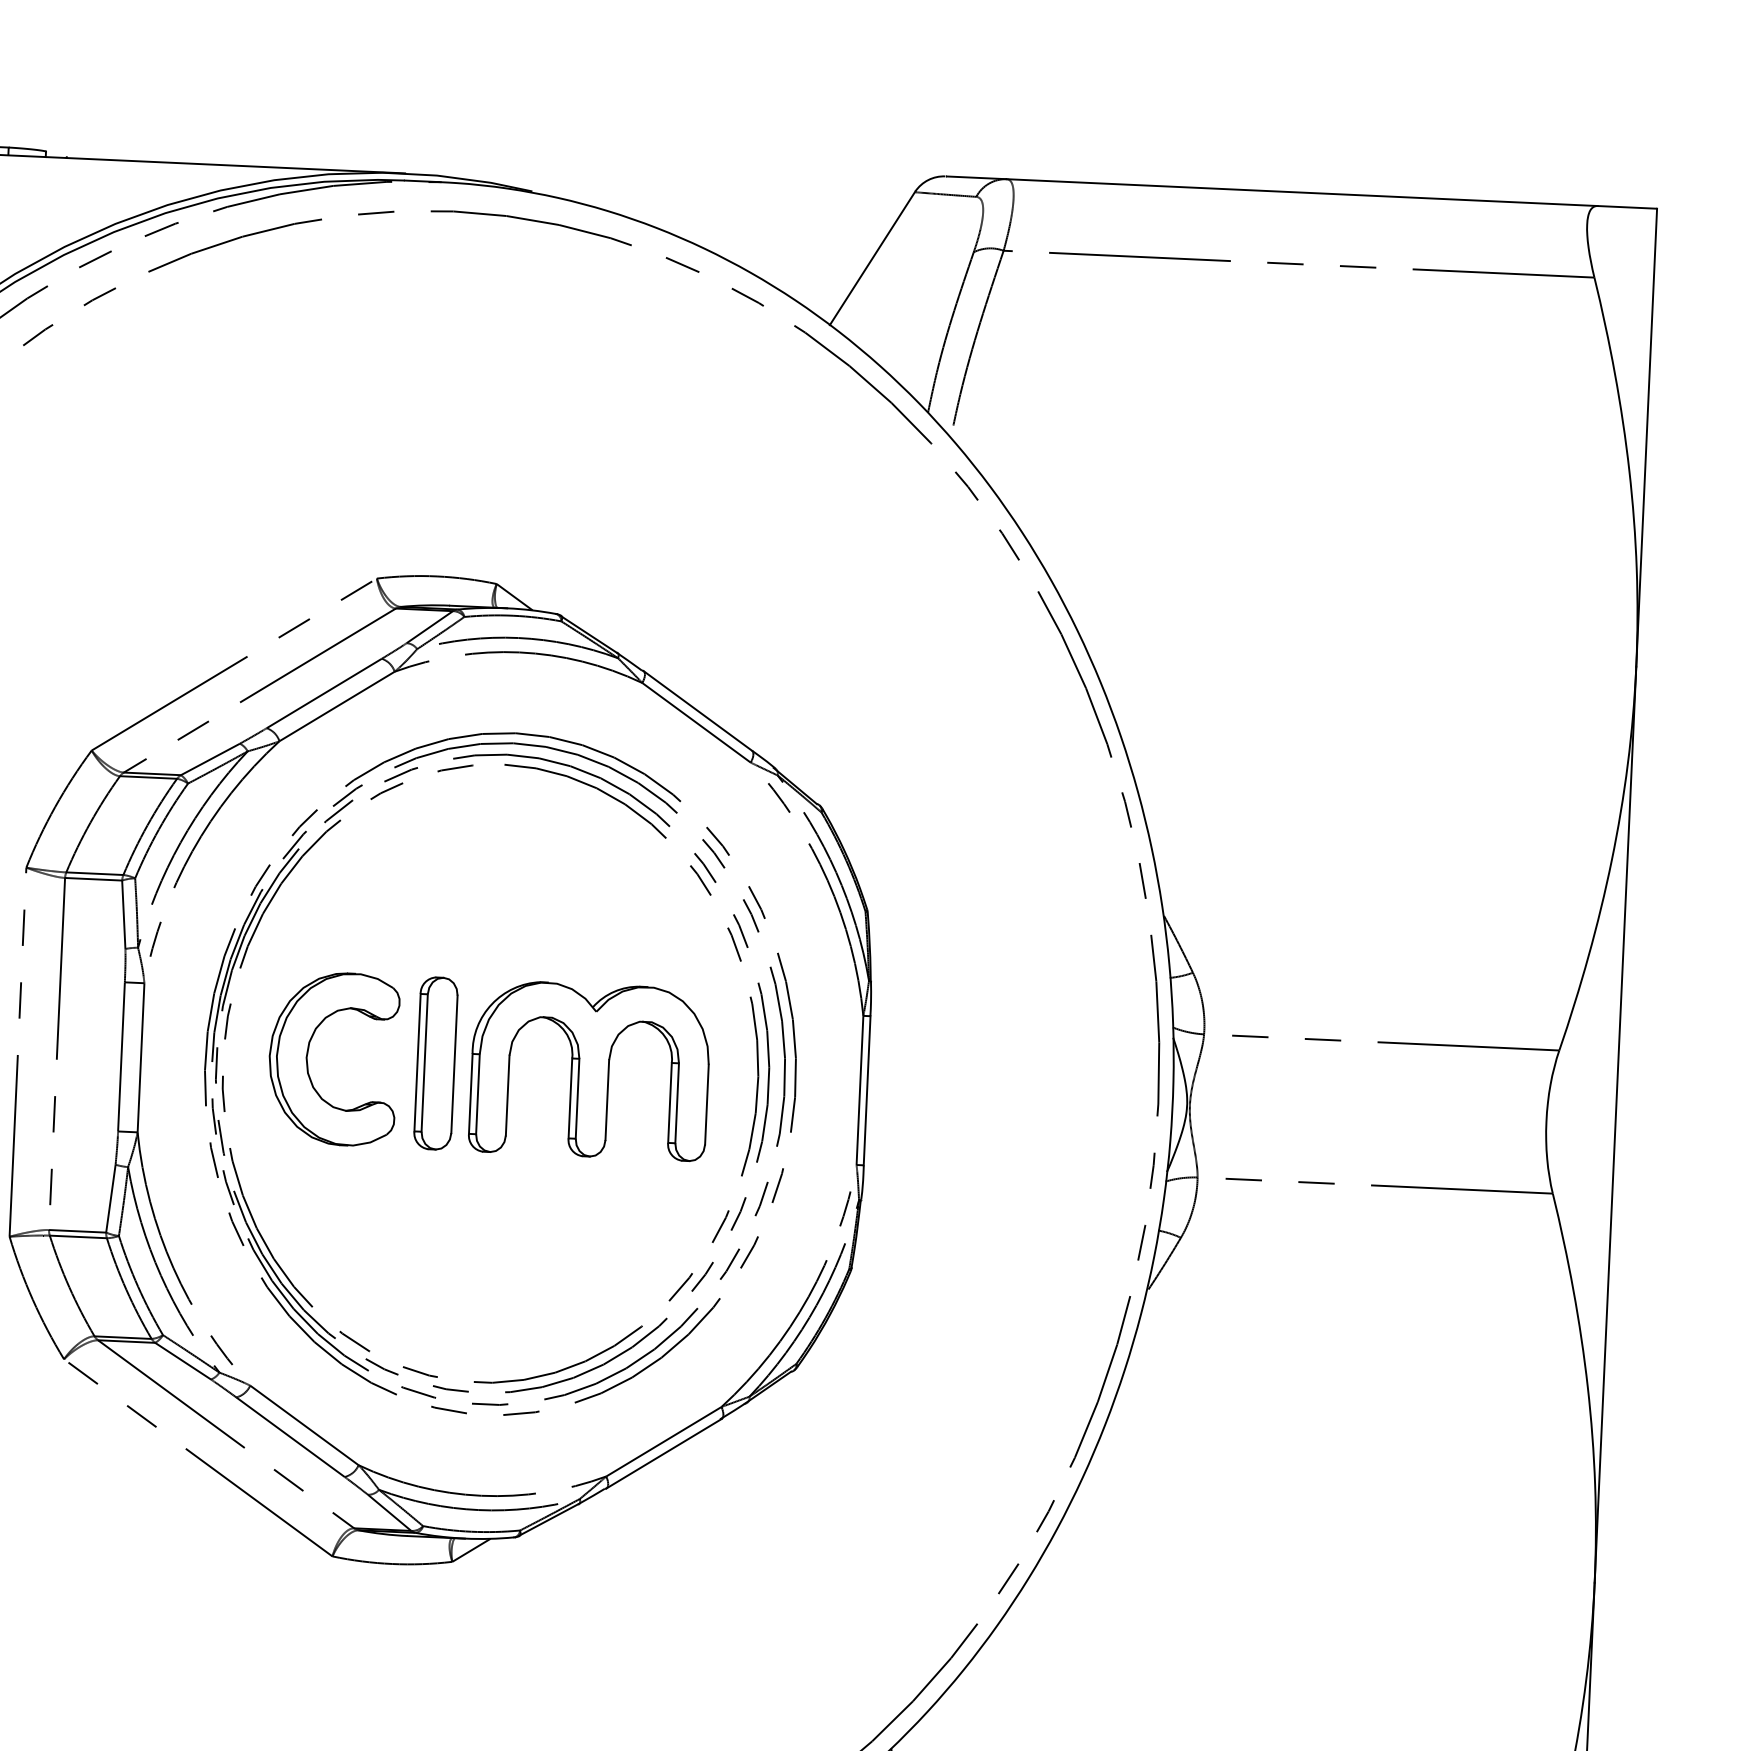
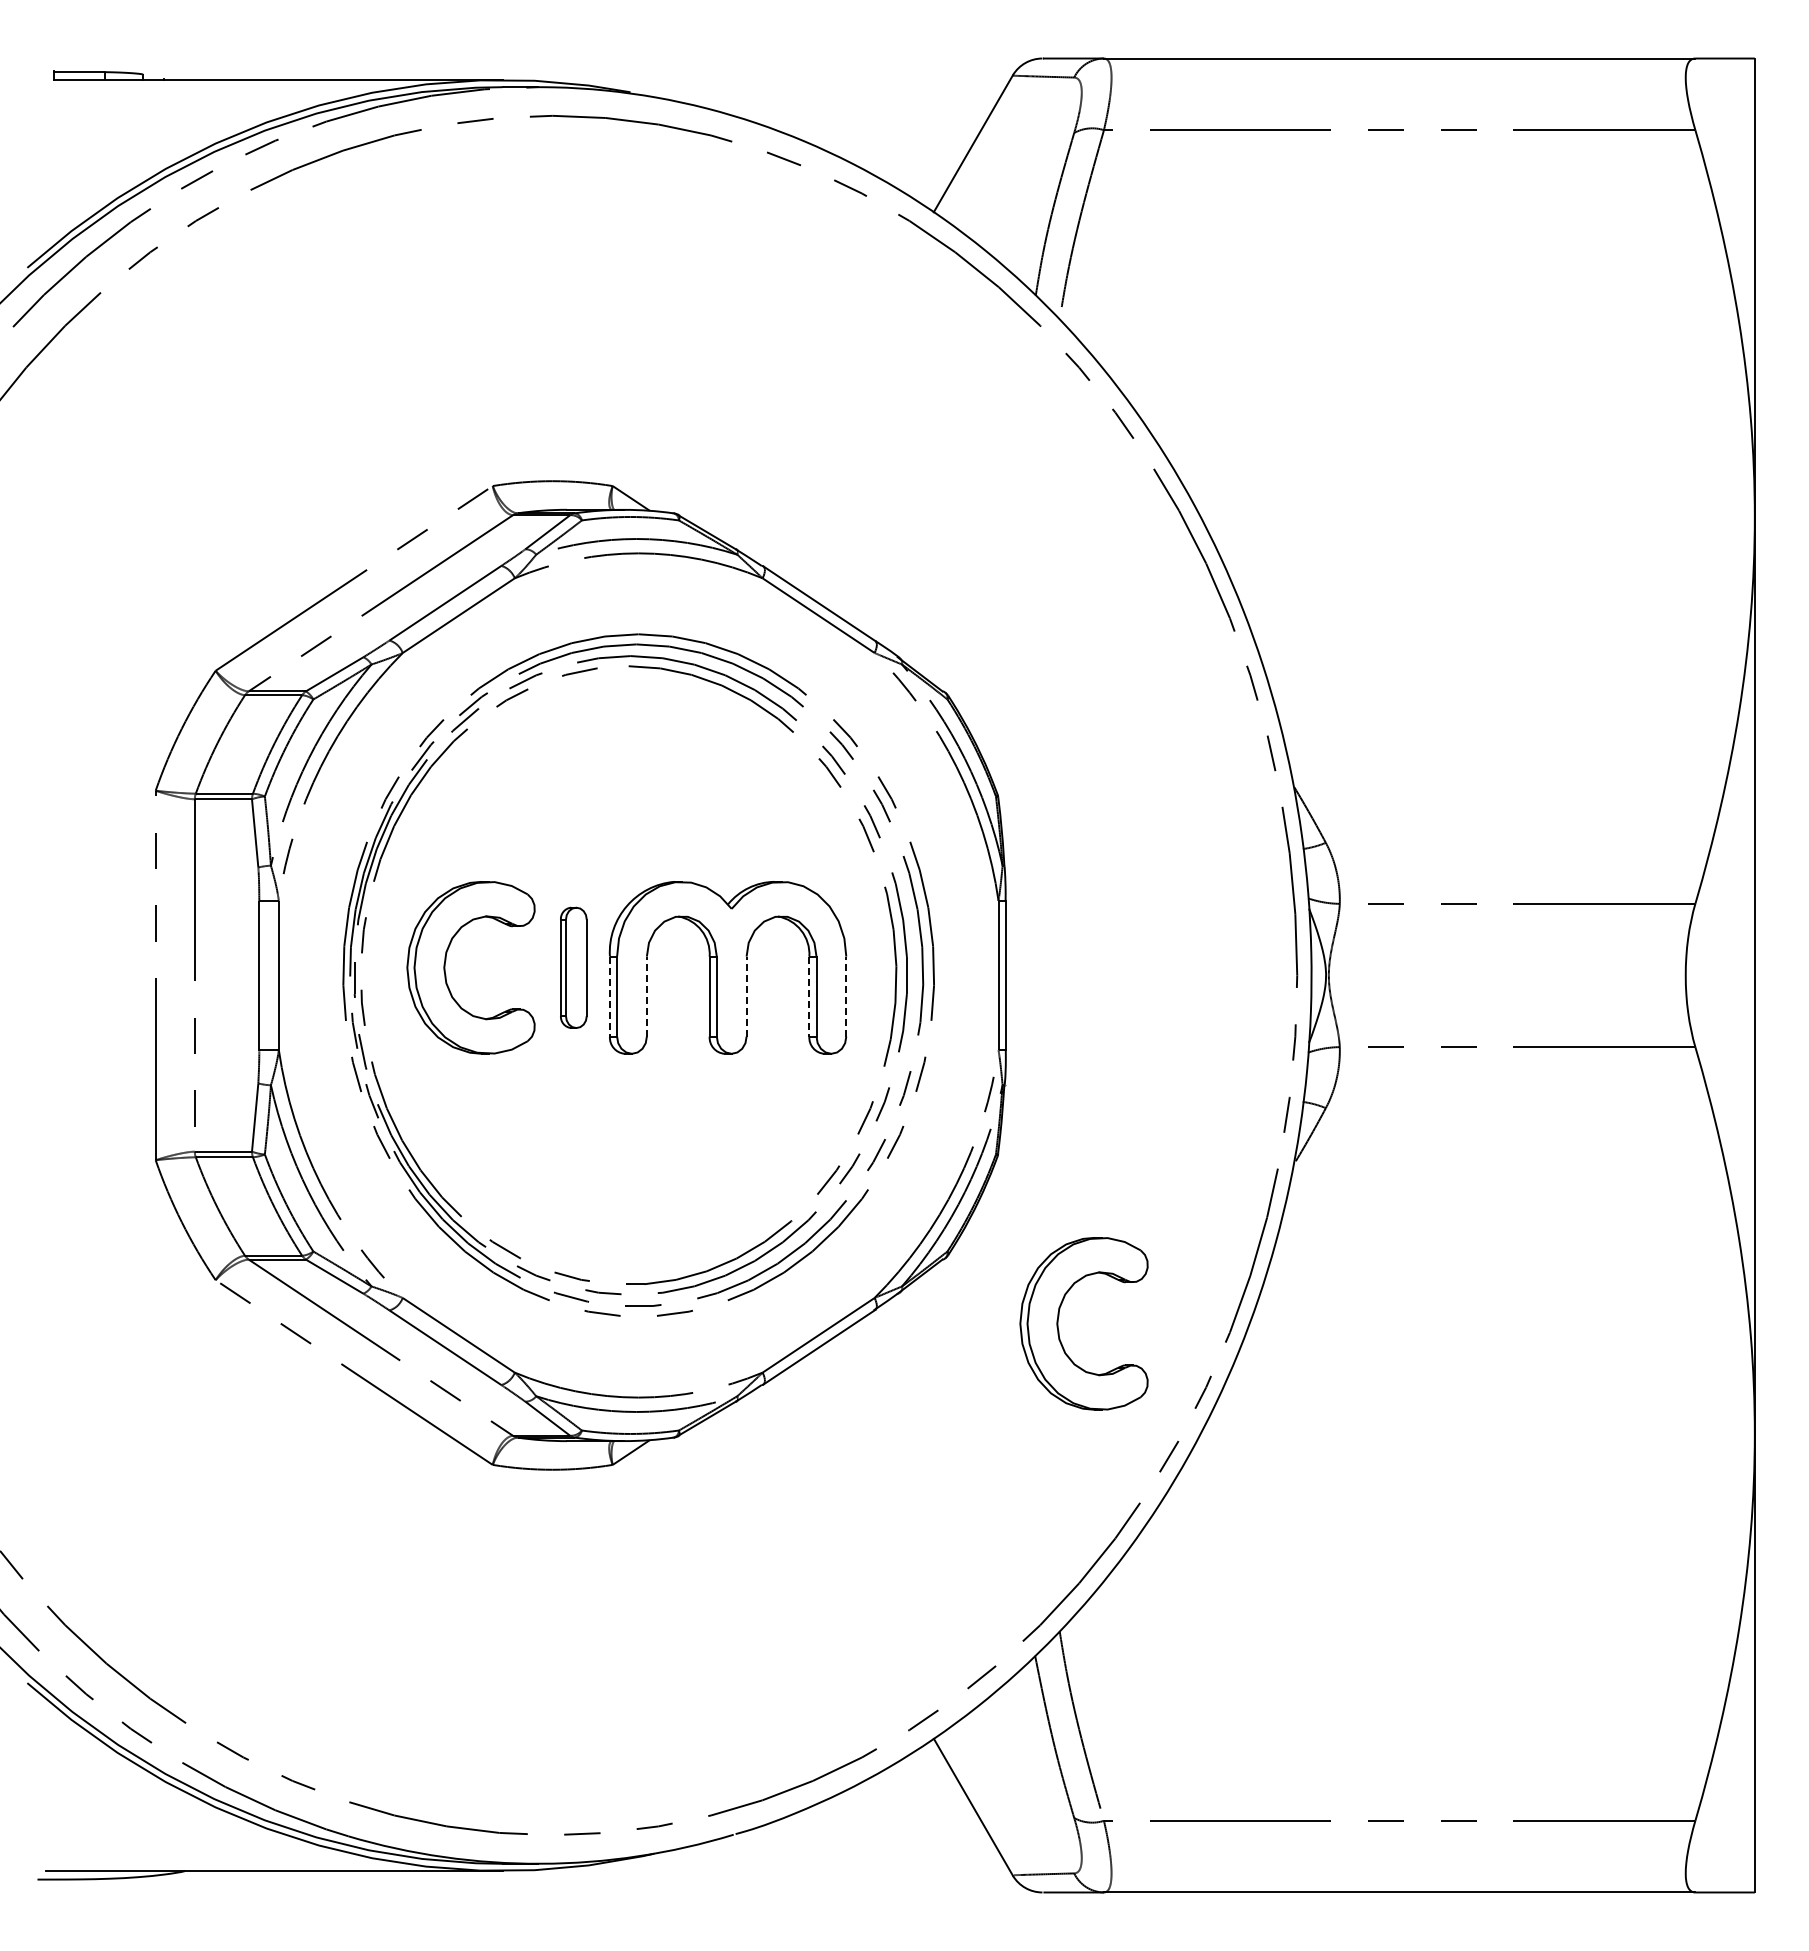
part: (435, 1063) -> (573, 967), size x0.7
line: (470, 1094) -> (609, 997), solid -> dashed
line: (507, 1095) -> (646, 996), solid -> dashed
line: (607, 1100) -> (746, 996), solid -> dashed
line: (670, 1103) -> (809, 997), solid -> dashed
line: (707, 1104) -> (846, 996), solid -> dashed
part: (905, 1433) -> (1059, 1316), added

